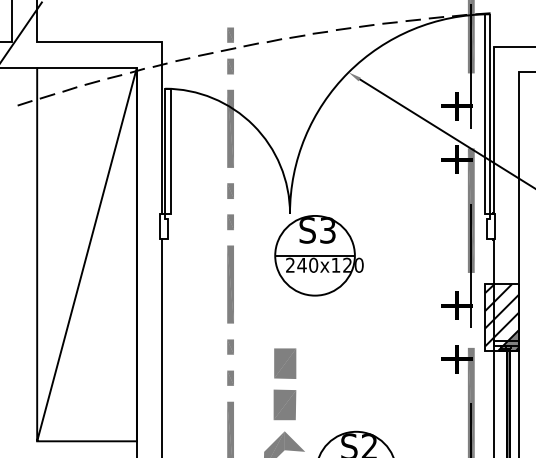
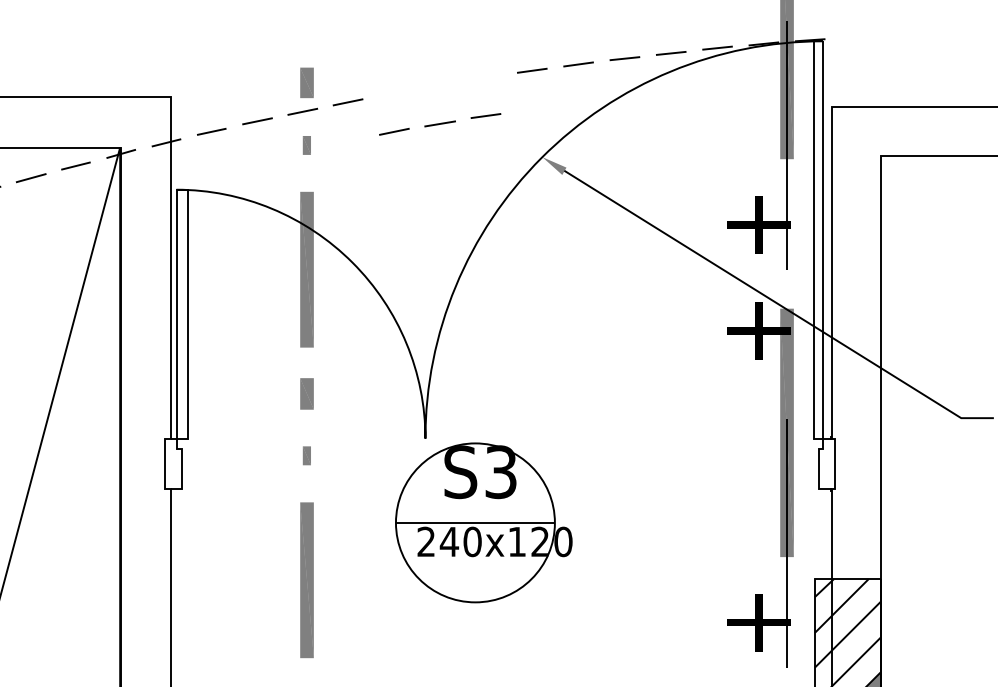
part: (296, 36) -> (438, 123), moved
part: (230, 66) -> (306, 145), size x0.6
part: (230, 221) -> (306, 454), size x0.6

